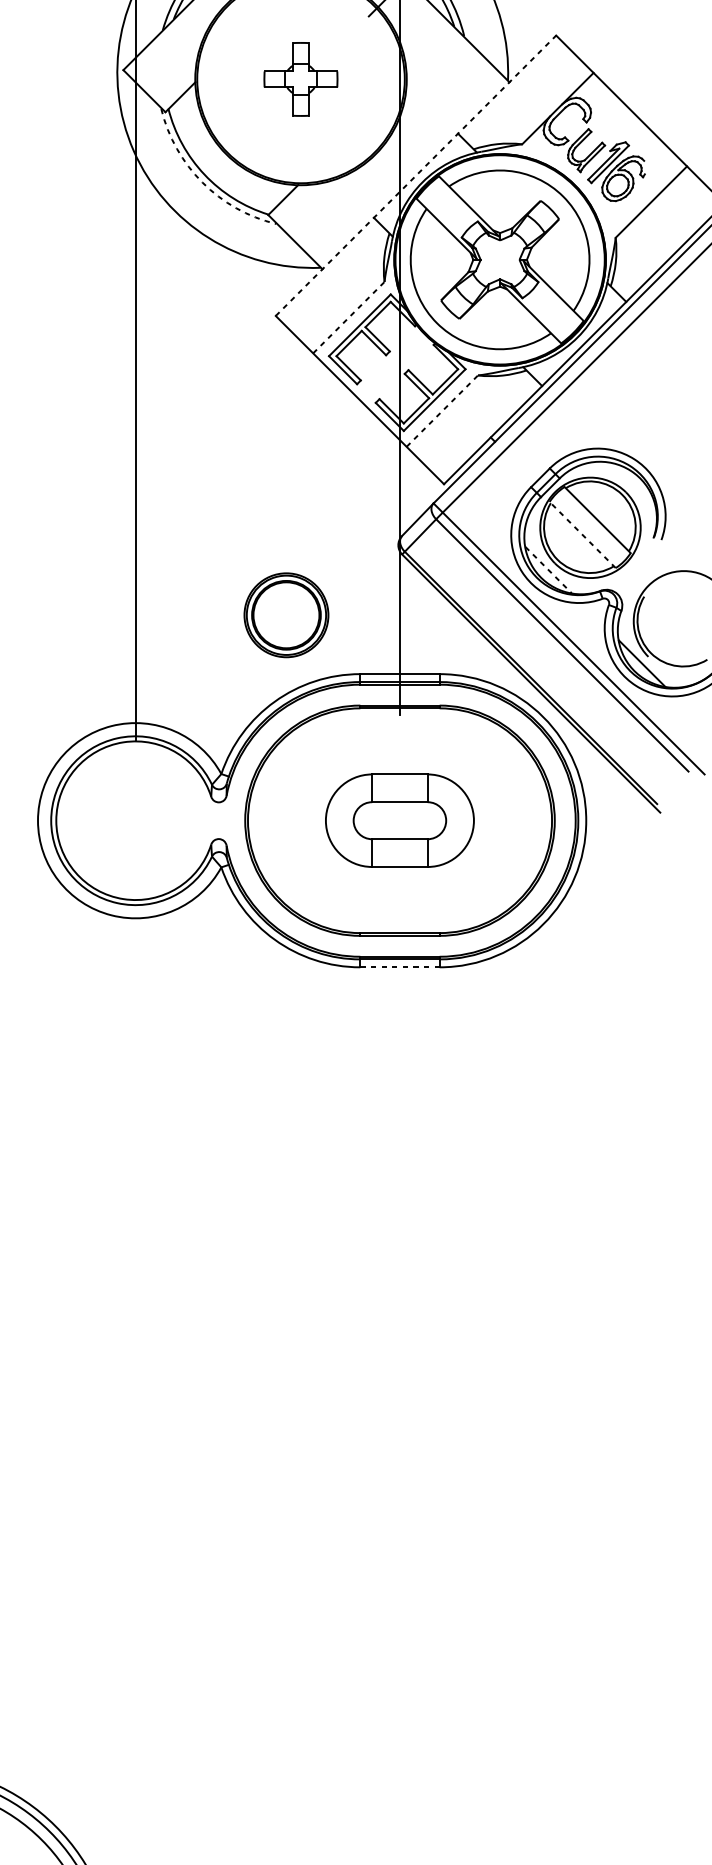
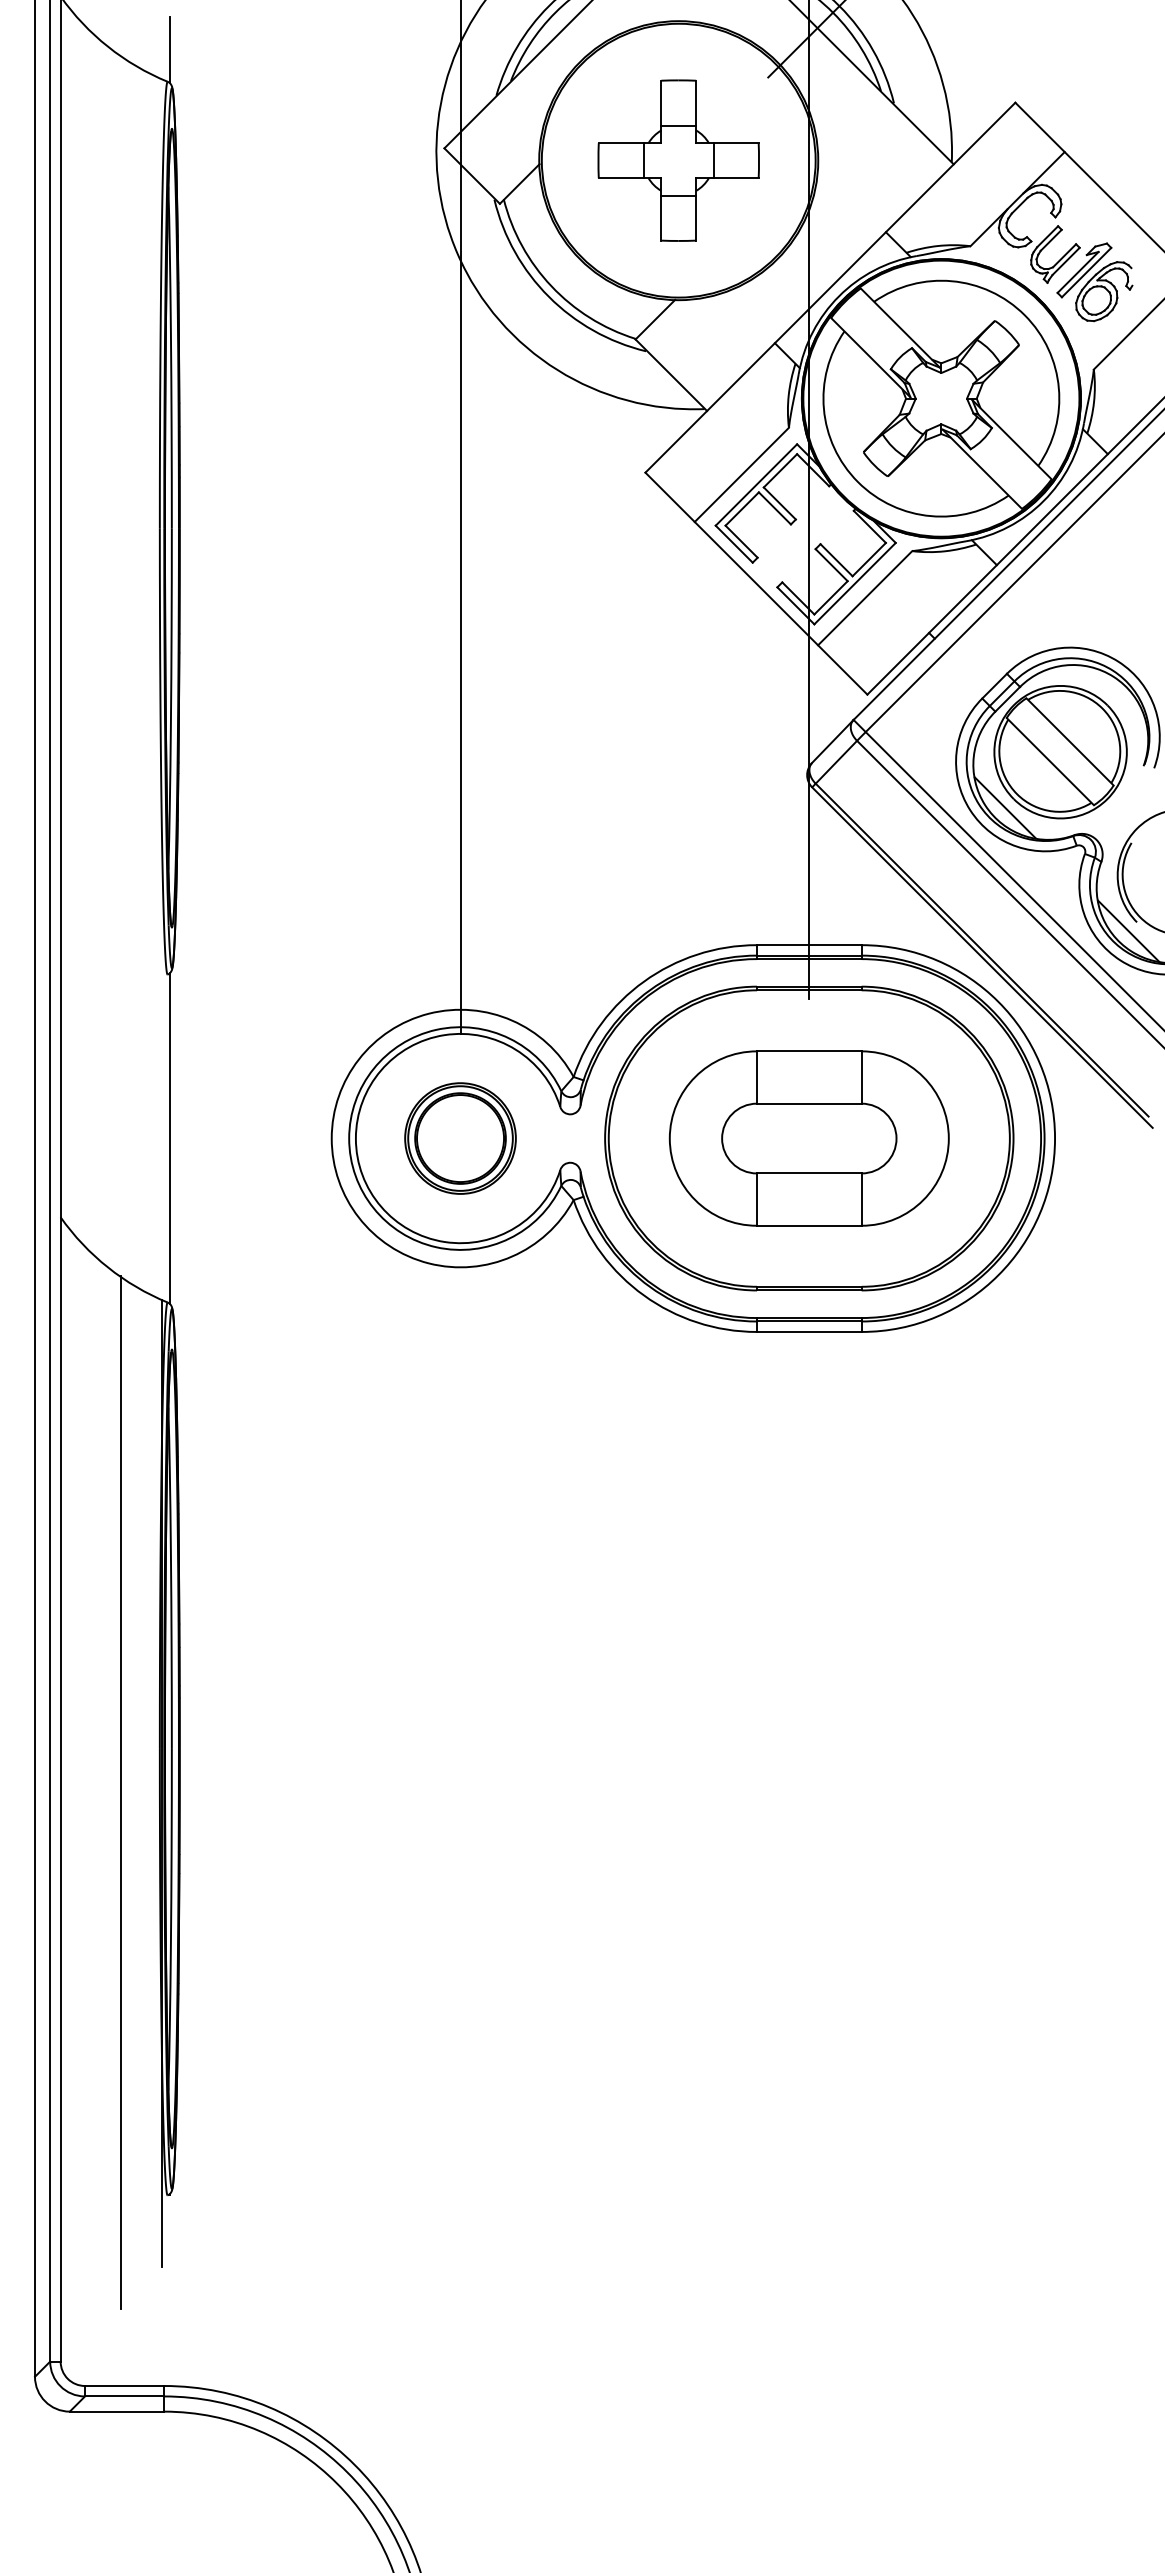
part: (300, 79) -> (678, 160), size x1.67
line: (416, 175) -> (830, 287), dashed -> solid
arc: (202, 182) -> (548, 296), dashed -> solid
line: (348, 317) -> (741, 474), dashed -> solid
line: (442, 411) -> (865, 598), dashed -> solid
line: (582, 534) -> (1050, 761), dashed -> solid
line: (548, 570) -> (1005, 808), dashed -> solid
part: (286, 615) -> (460, 1138), moved
part: (399, 820) -> (808, 1138), size x1.43
line: (400, 966) -> (809, 1331), dashed -> solid

